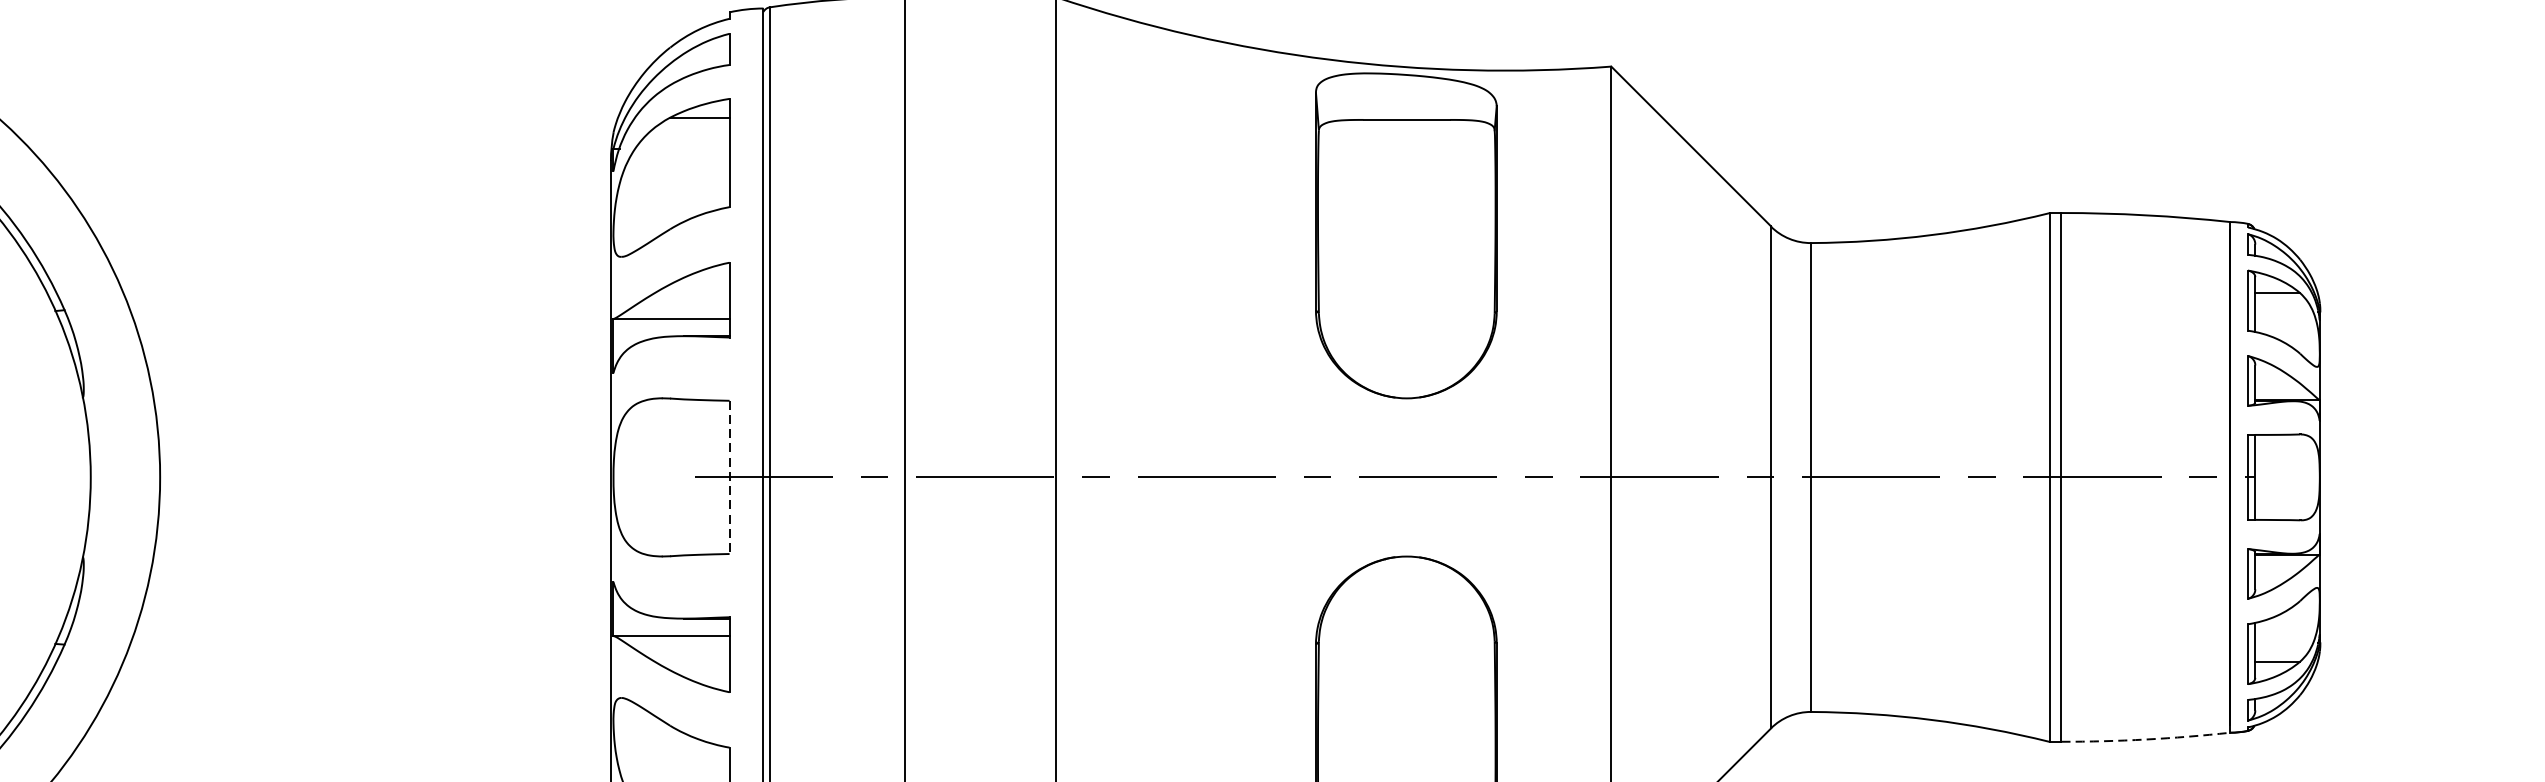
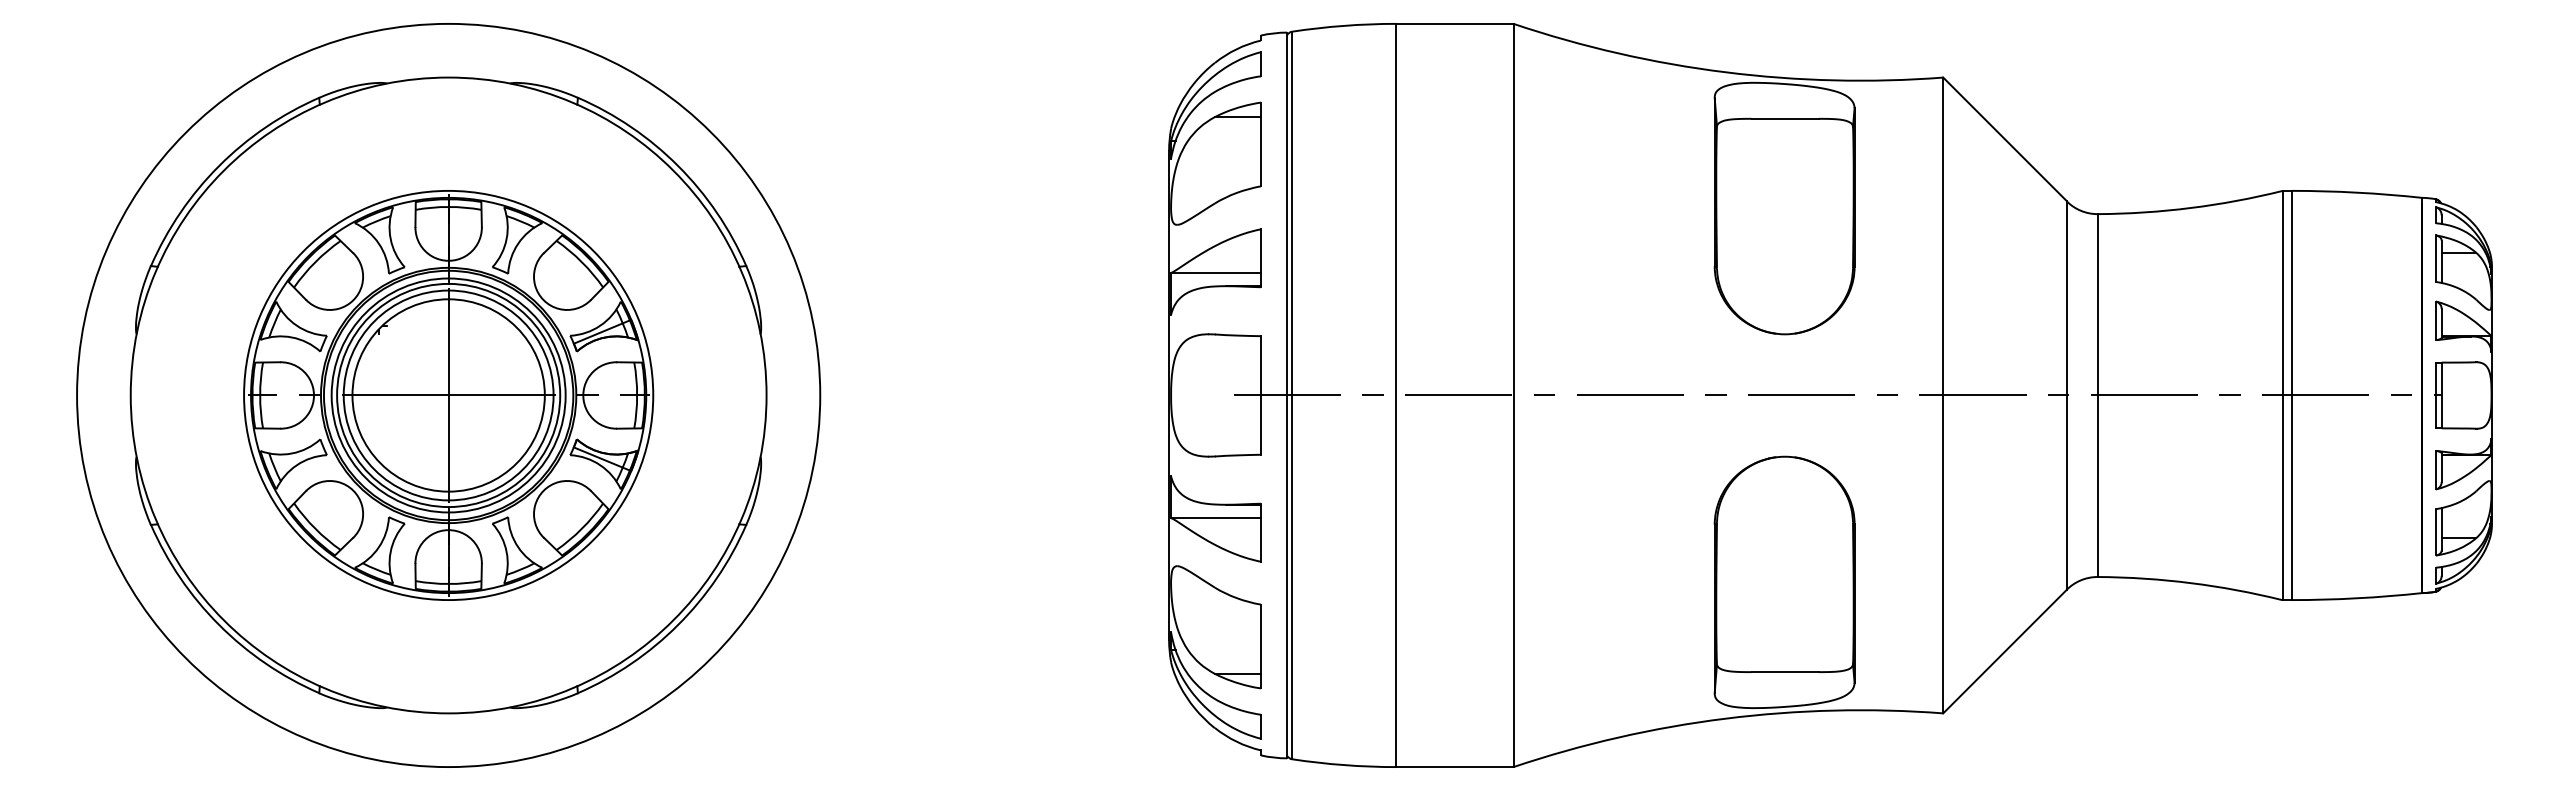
line: (729, 477) -> (1260, 395), dashed -> solid
arc: (2146, 739) -> (2357, 598), dashed -> solid

